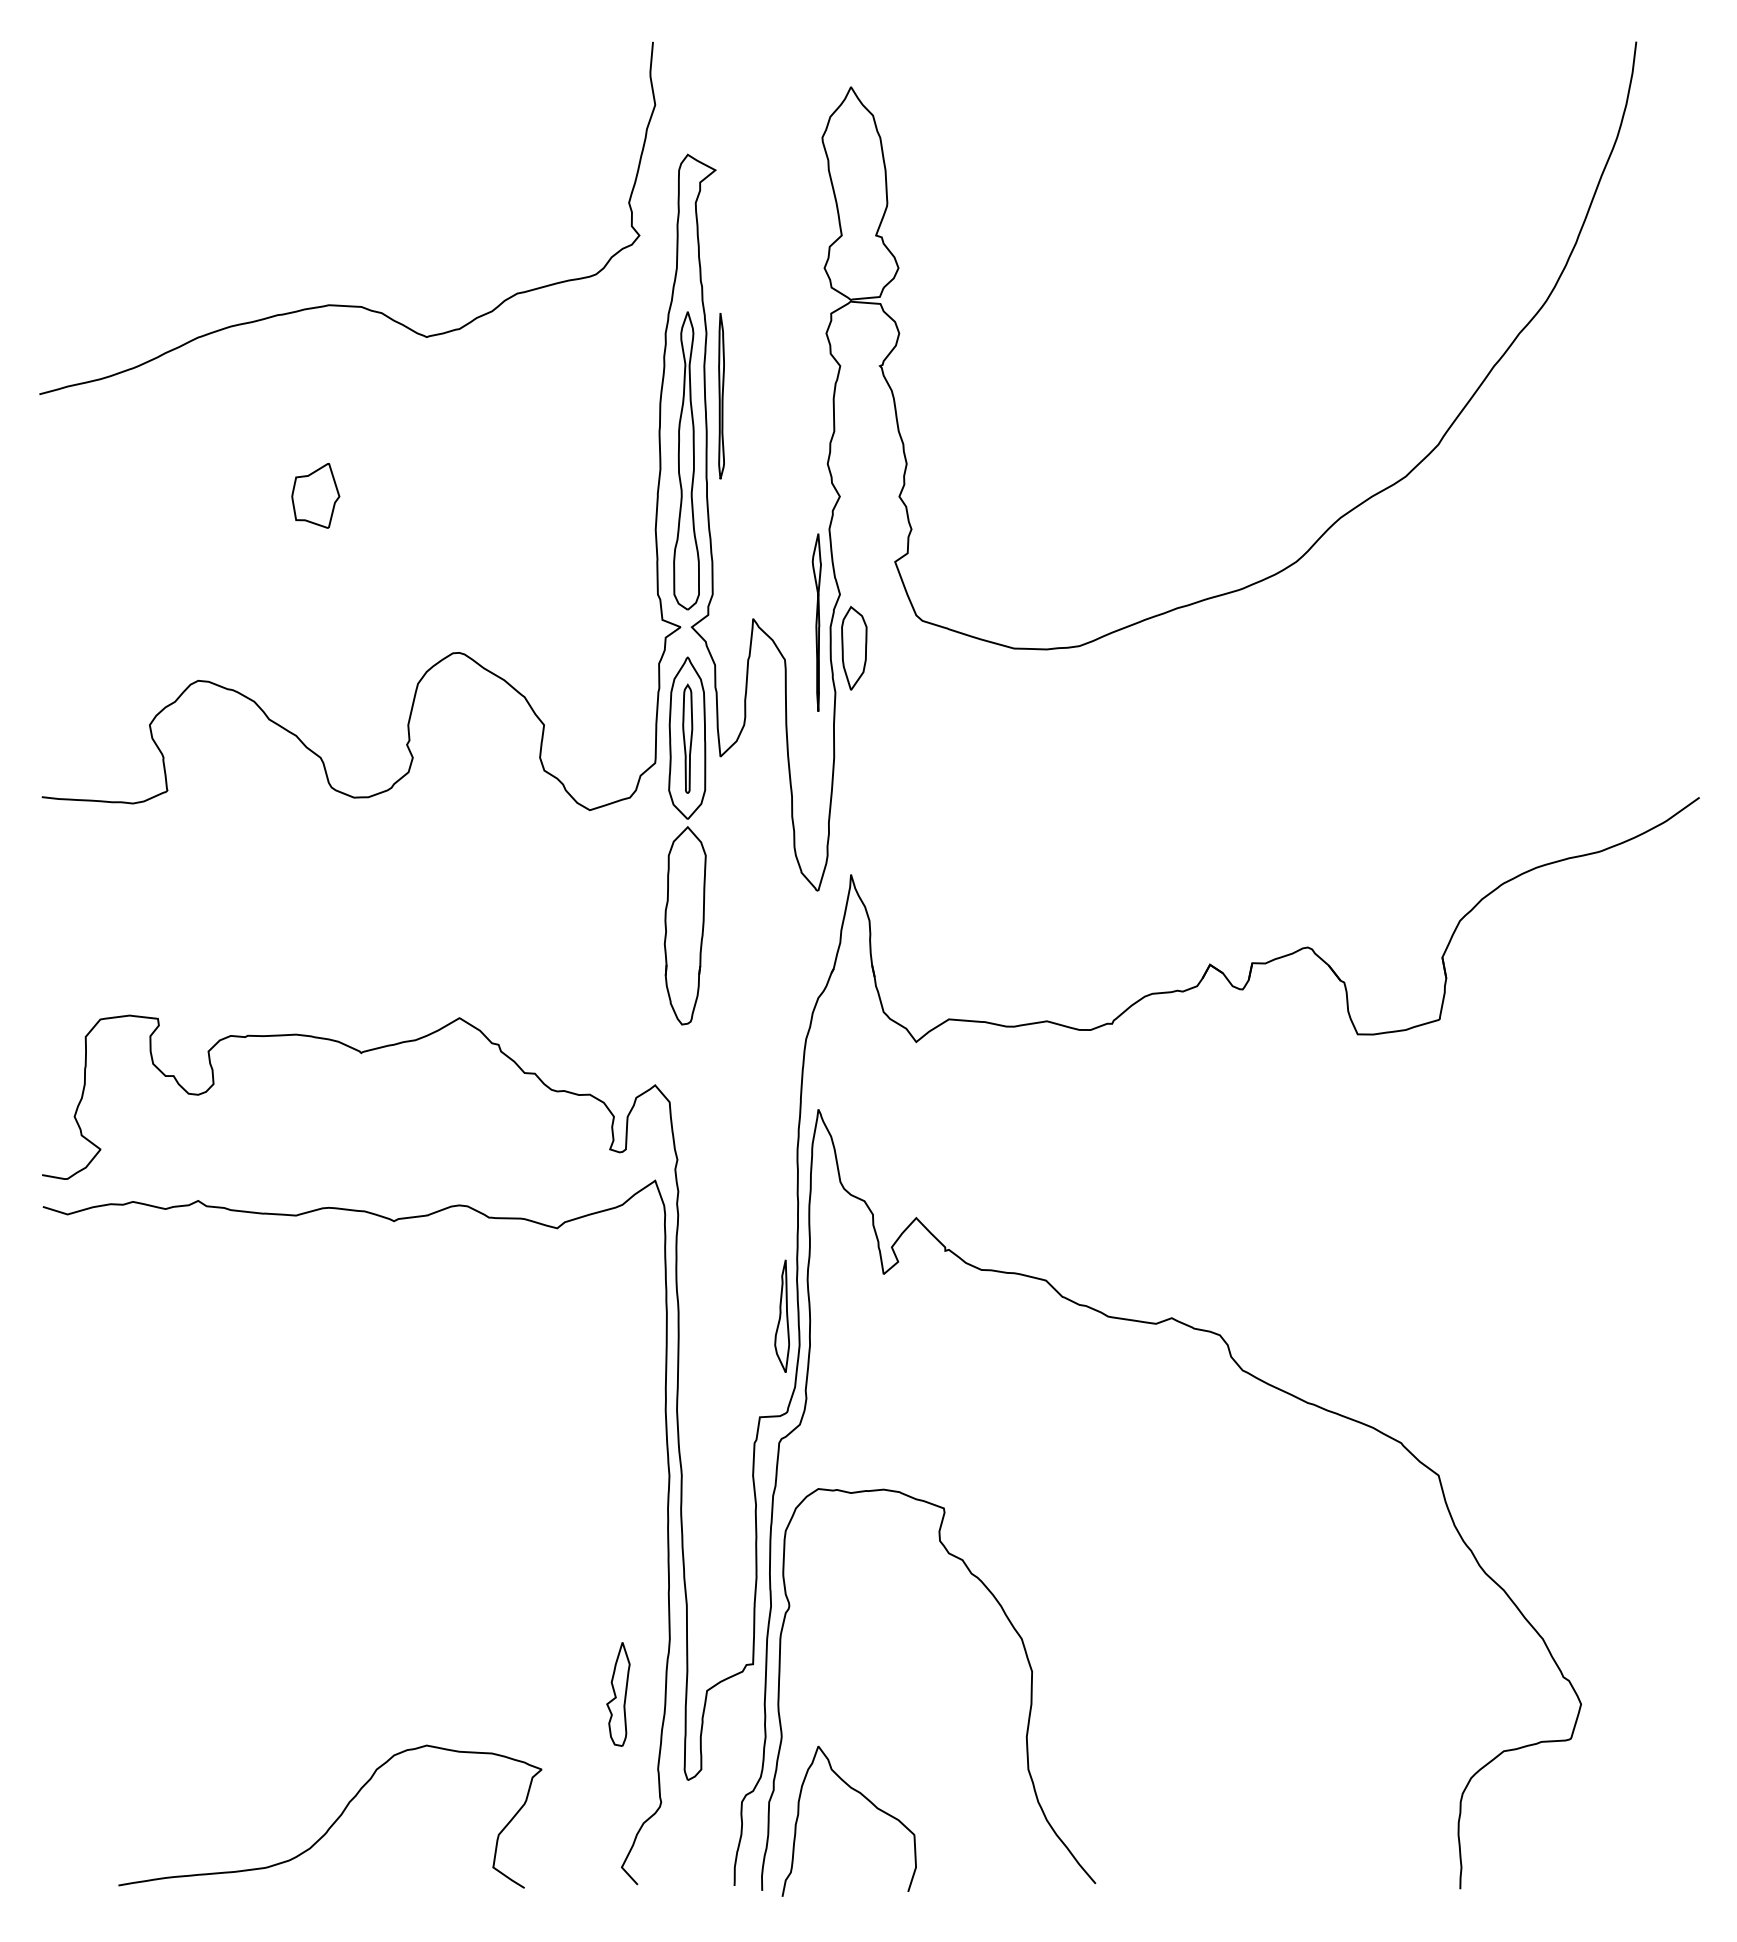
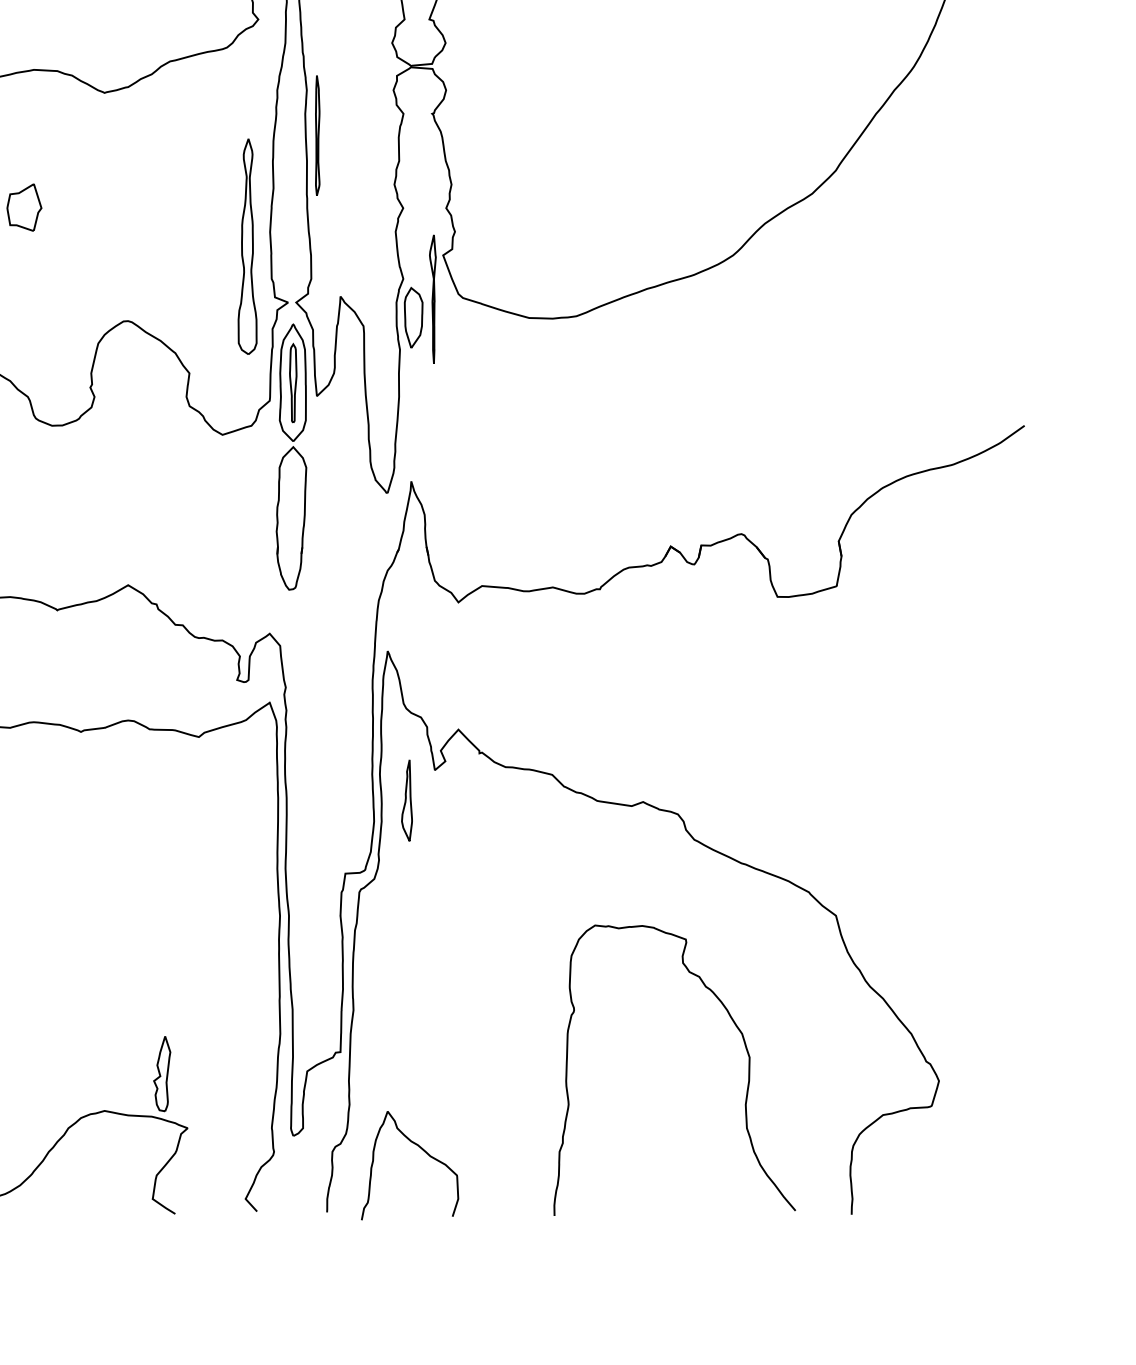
part: (686, 460) -> (247, 246), moved
part: (816, 622) -> (432, 299), moved
part: (781, 1315) -> (406, 800), moved
curve: (1030, 1689) -> (748, 1070), moved
part: (618, 1694) -> (162, 1074), moved

